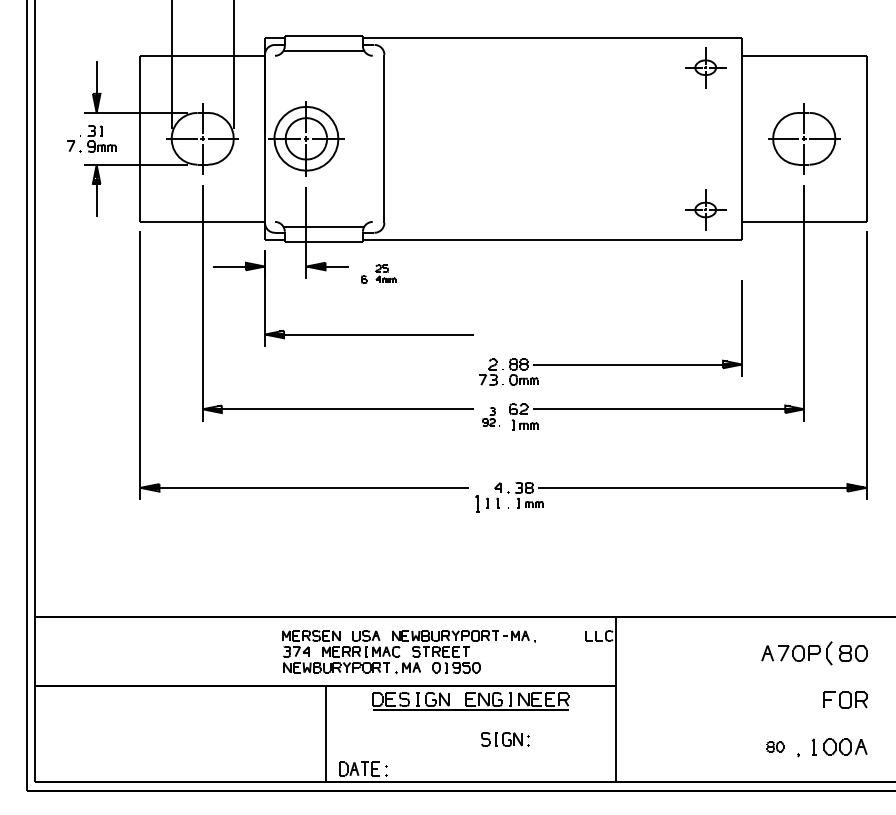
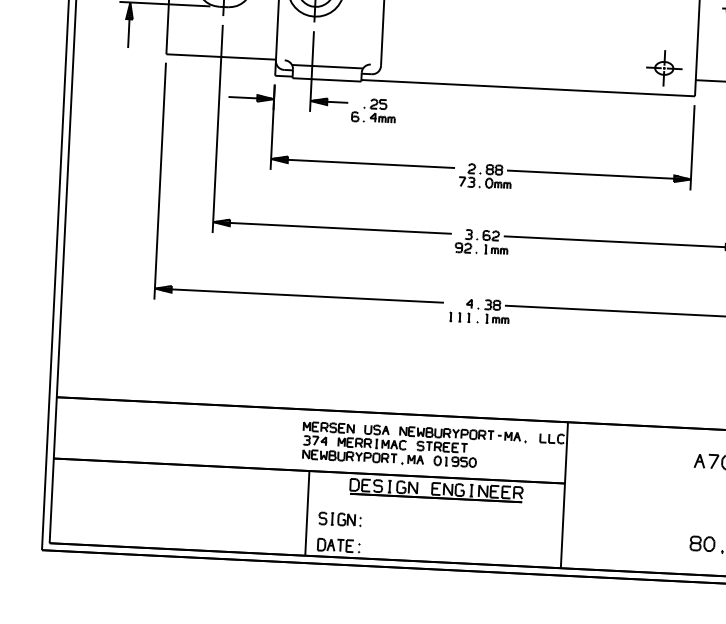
part: (378, 273) -> (373, 110), size x1.43
part: (610, 364) -> (575, 173), moved
part: (490, 416) -> (466, 240), size x1.43
part: (477, 502) -> (450, 315), size x0.62
part: (408, 652) -> (413, 446), moved
part: (505, 739) -> (340, 519), moved
part: (775, 746) -> (702, 543), size x1.67

